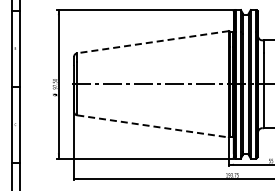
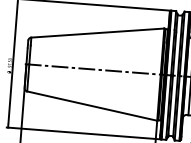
line: (153, 42) -> (98, 33), dashed -> solid
line: (153, 126) -> (92, 106), dashed -> solid

